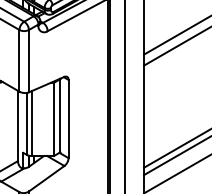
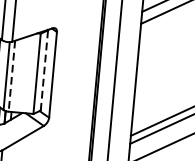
line: (60, 115) -> (44, 70), solid -> dashed
line: (31, 124) -> (11, 77), solid -> dashed

